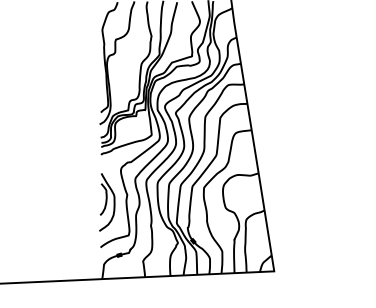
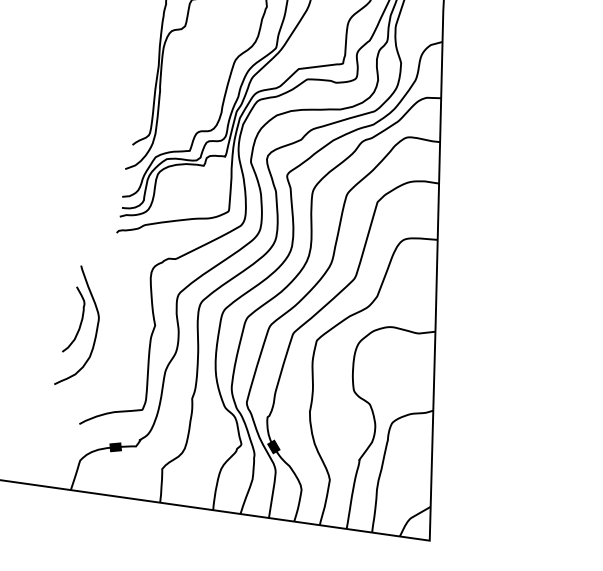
part: (107, 202) -> (82, 328), moved

